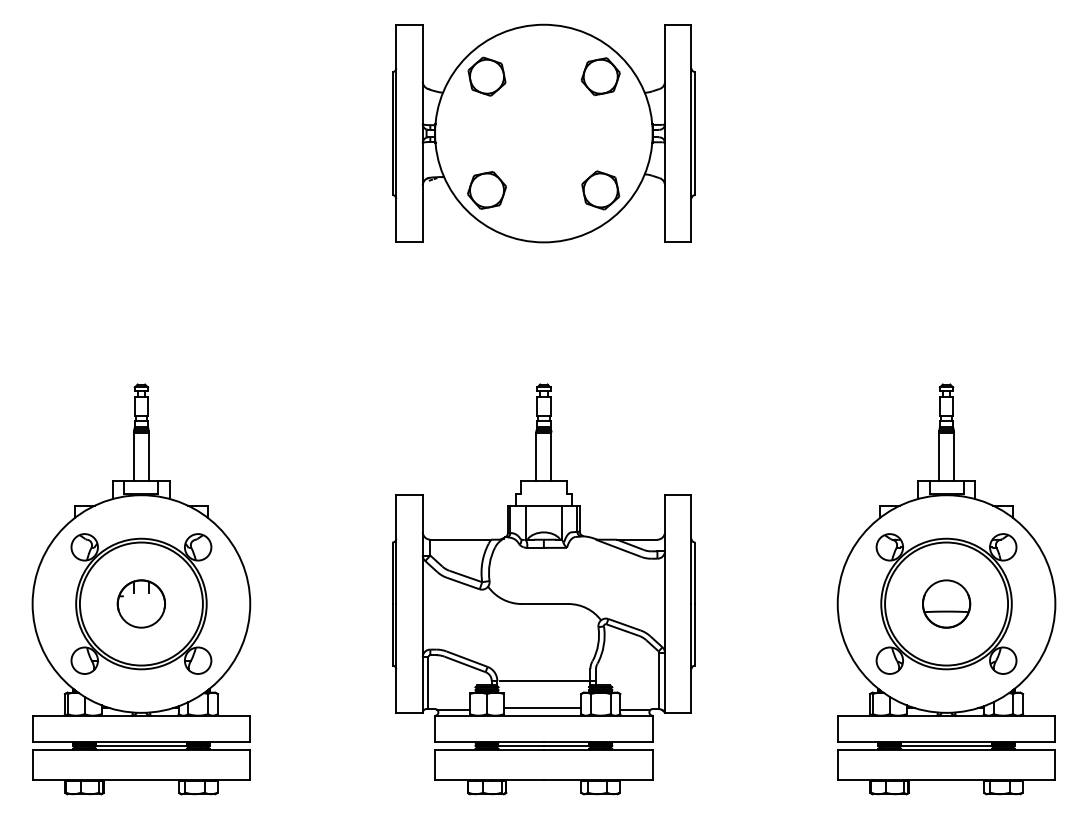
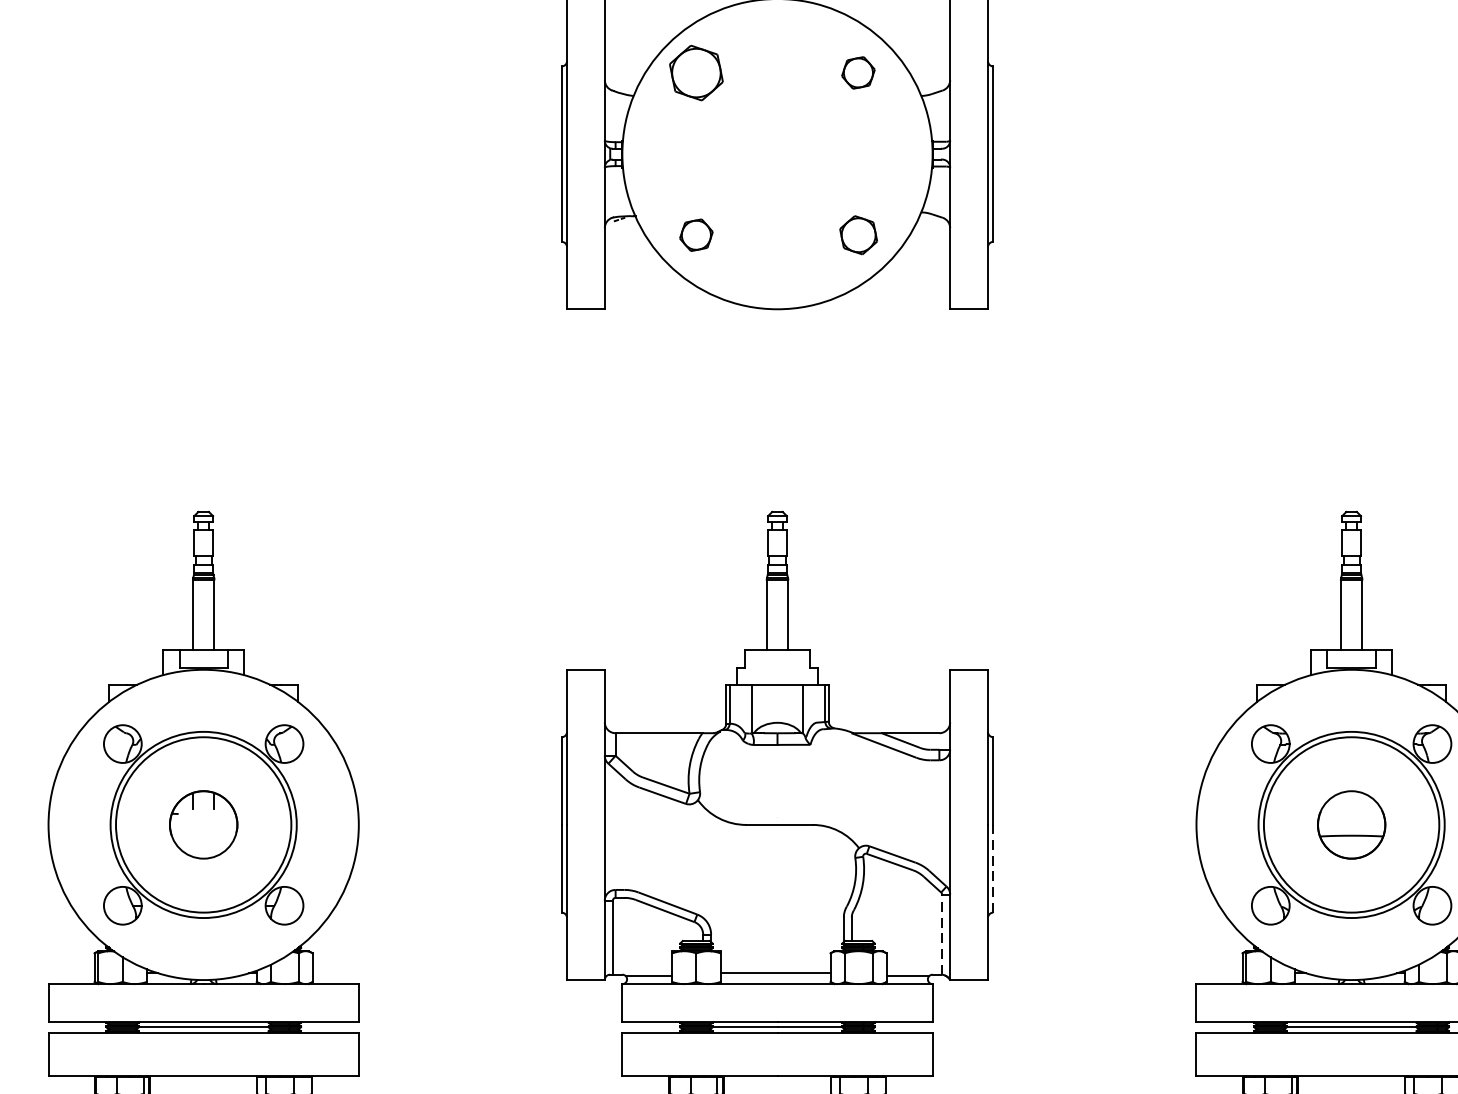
part: (600, 76) -> (858, 72), size x0.6
part: (486, 190) -> (695, 235), size x0.6
part: (600, 190) -> (858, 235), size x0.7
line: (695, 634) -> (993, 868), solid -> dashed
line: (659, 680) -> (942, 933), solid -> dashed
line: (548, 681) -> (784, 935), removed

